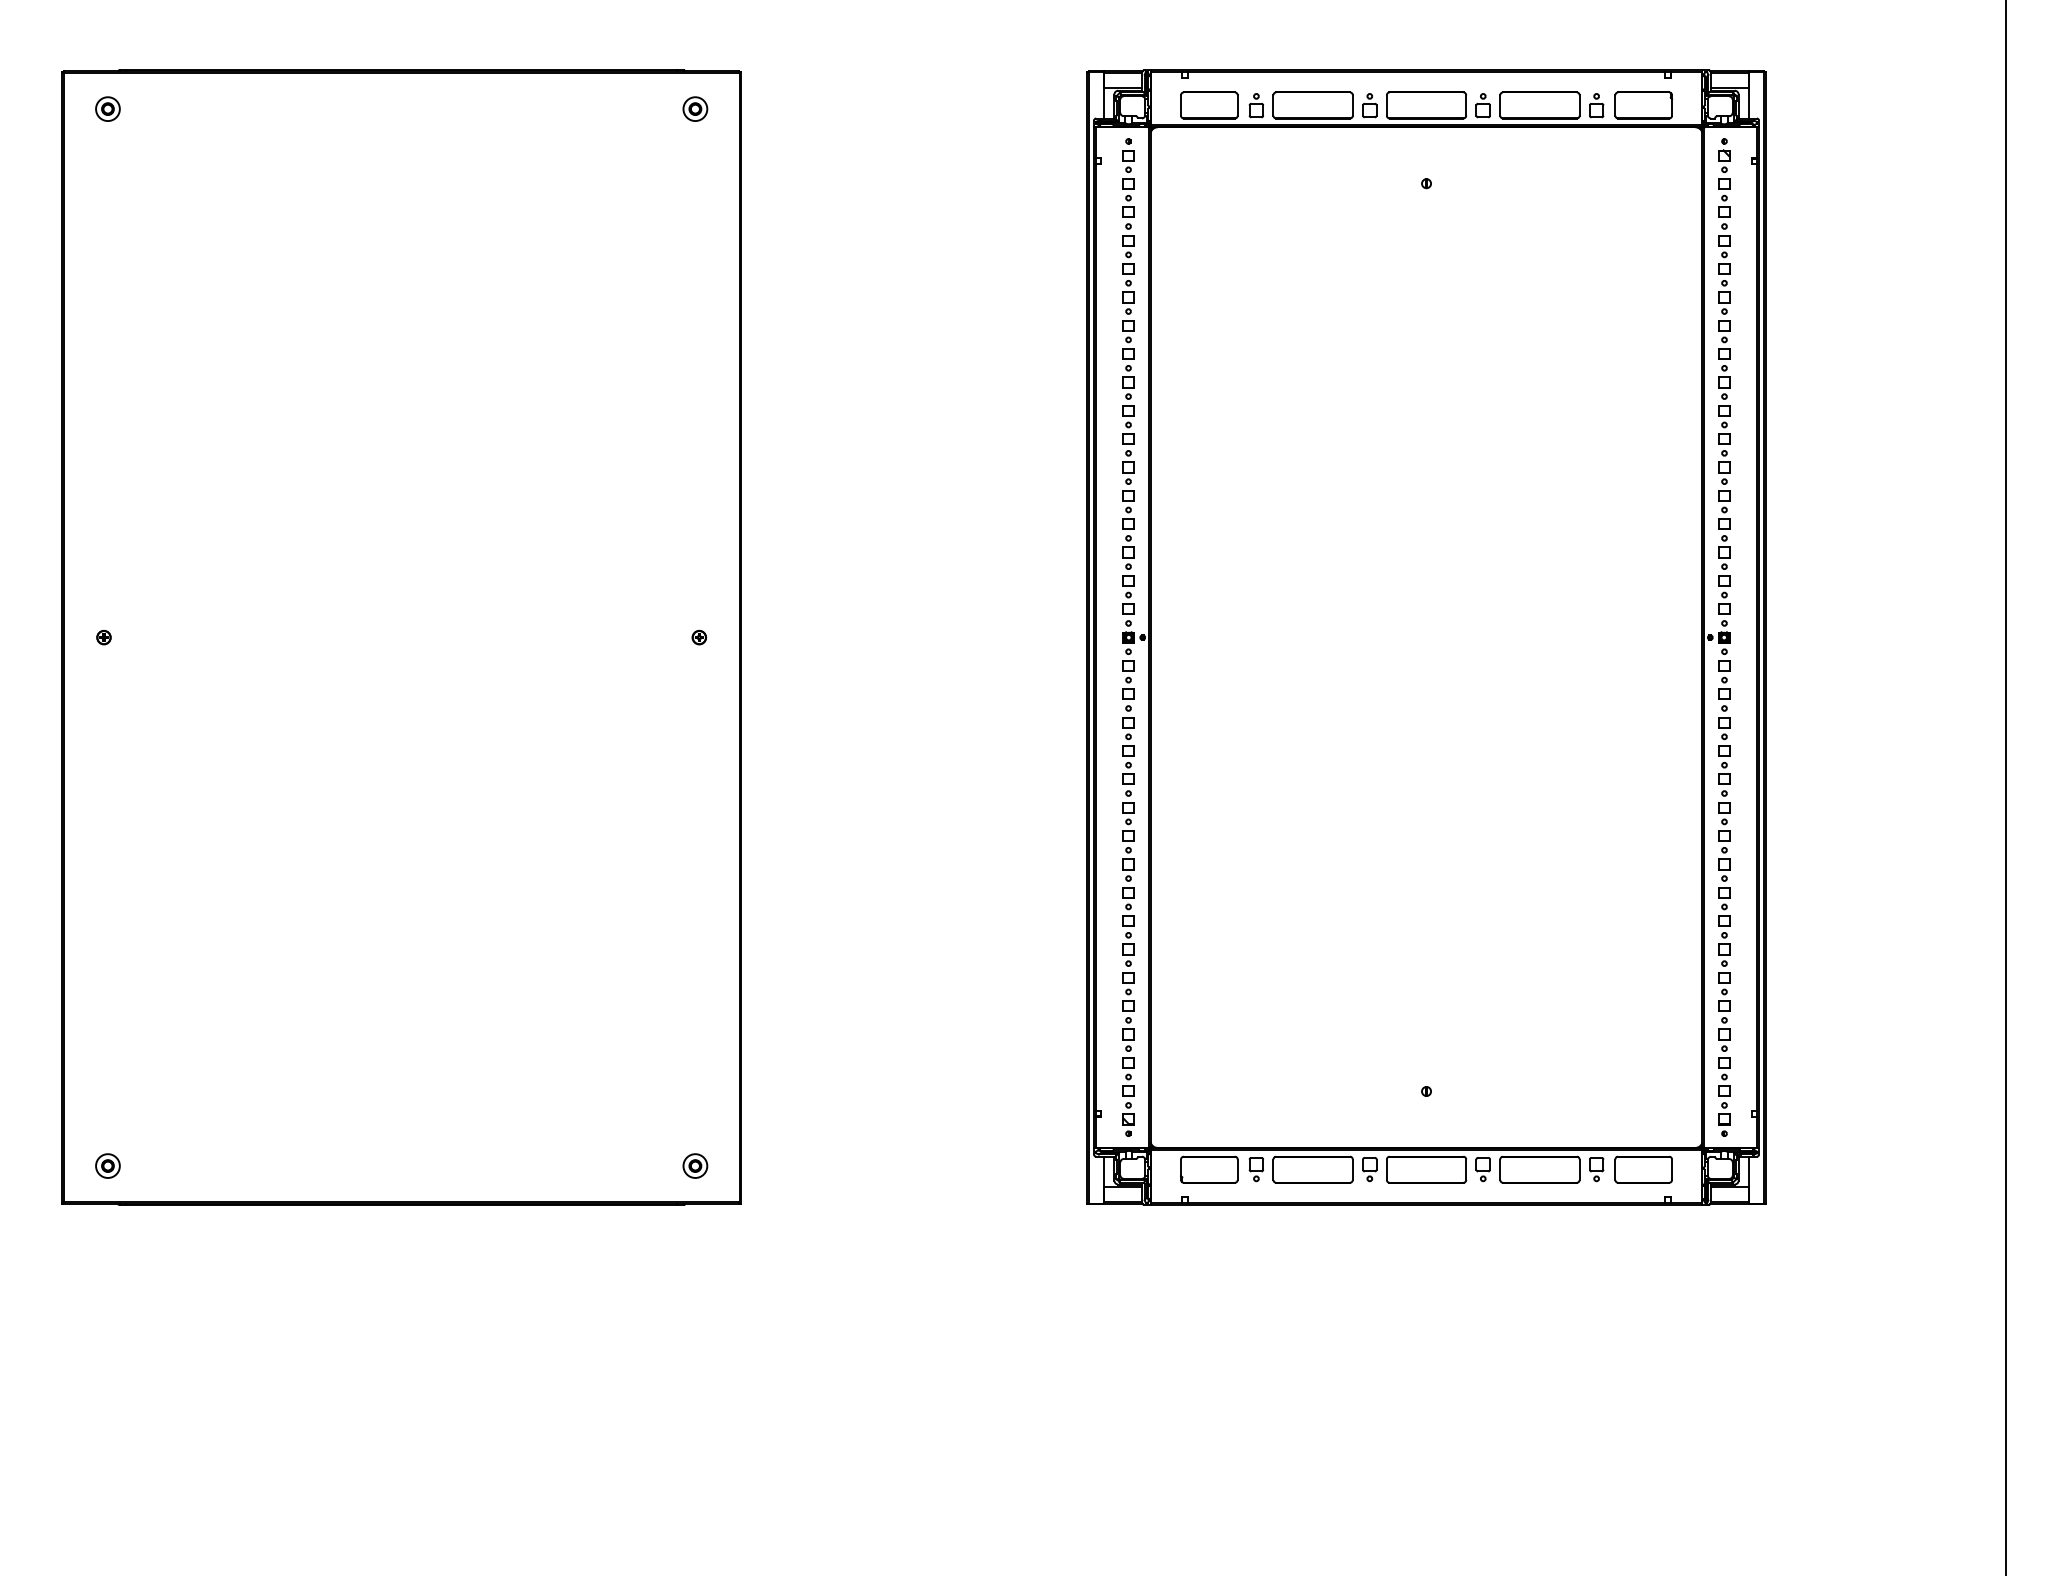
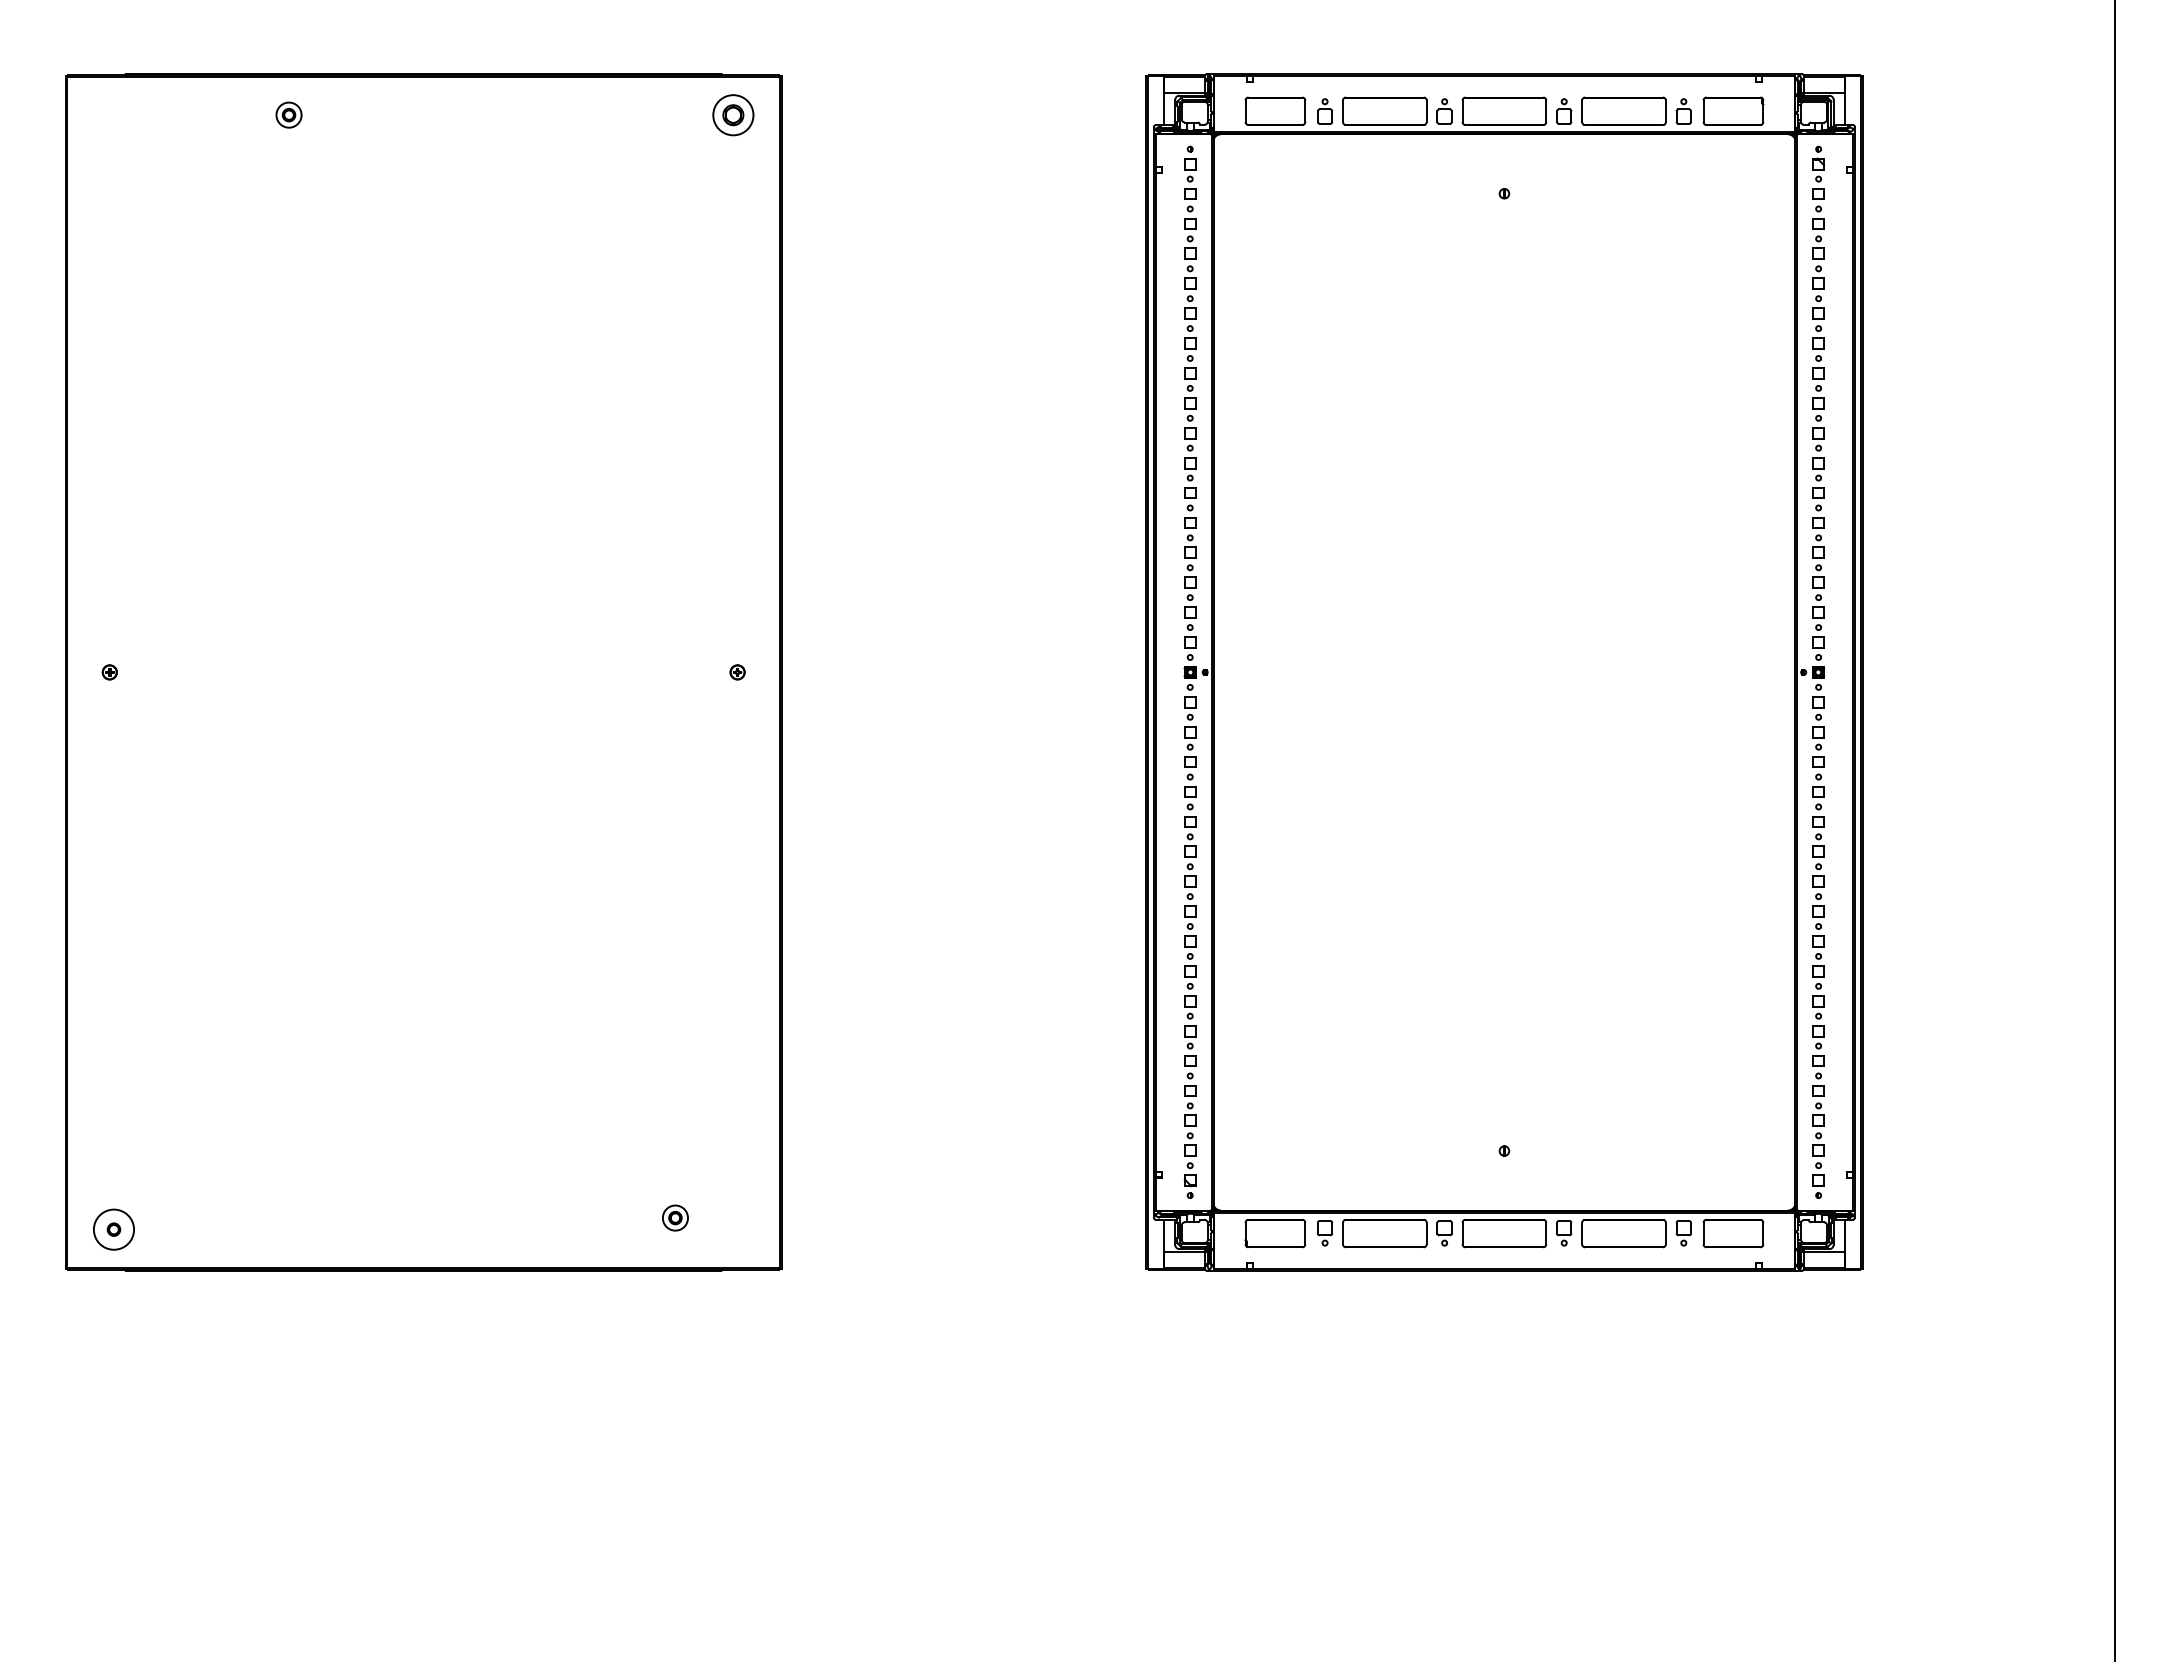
part: (107, 108) -> (288, 114), moved
part: (695, 108) -> (733, 114), size x1.6
circle: (107, 1165) -> (113, 1229), size x1.6
part: (695, 1165) -> (675, 1217), moved

